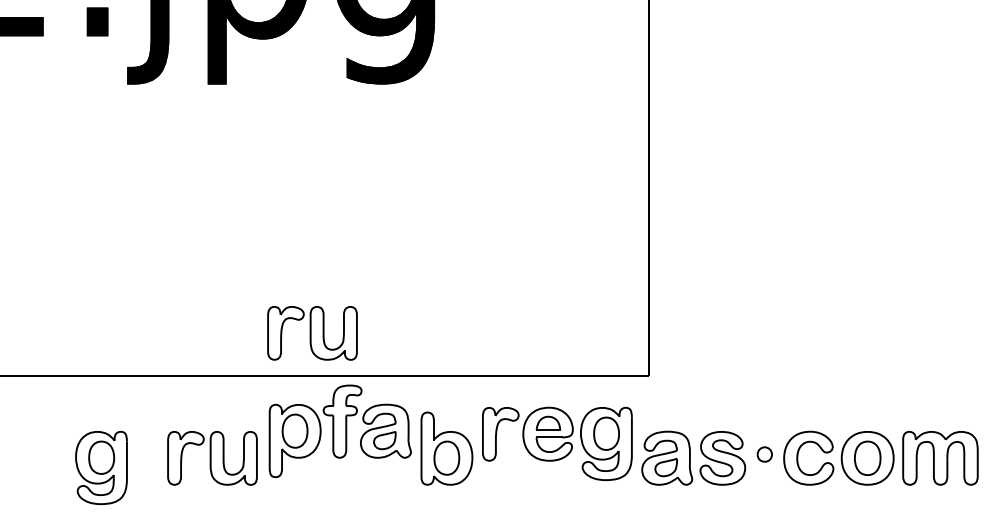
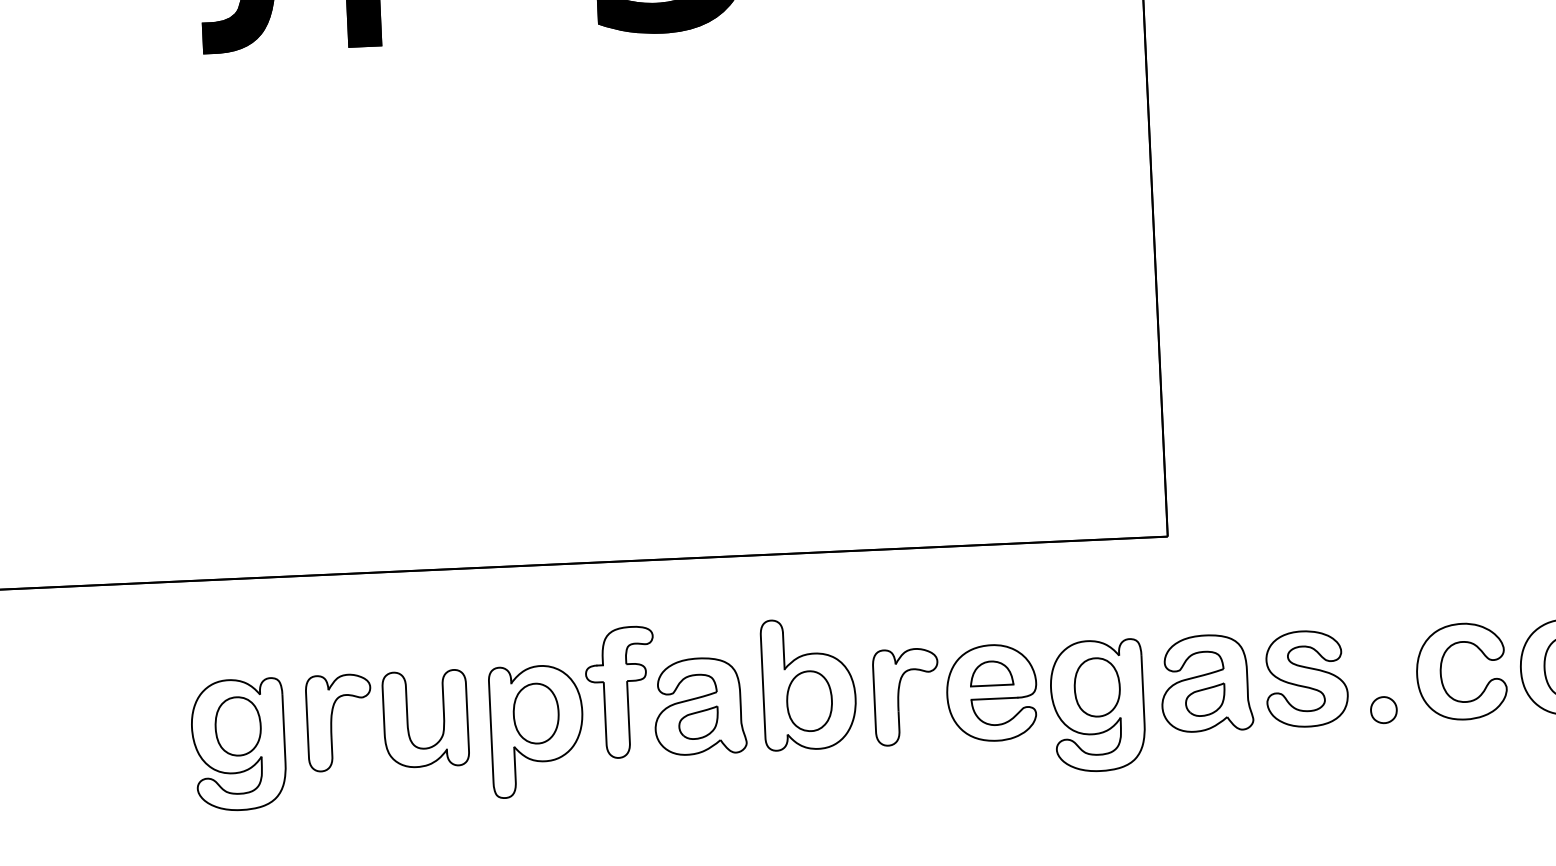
part: (312, 333) -> (557, 487), removed
part: (339, 430) -> (616, 708), moved
part: (557, 443) -> (1009, 708), moved
part: (764, 454) -> (1383, 710), moved
part: (101, 467) -> (238, 743), moved

